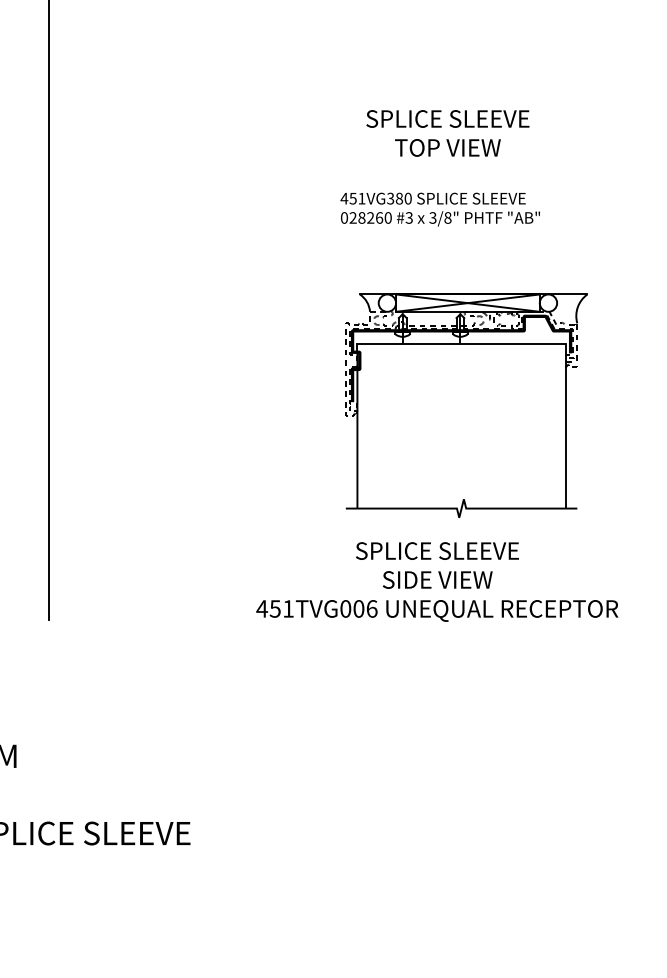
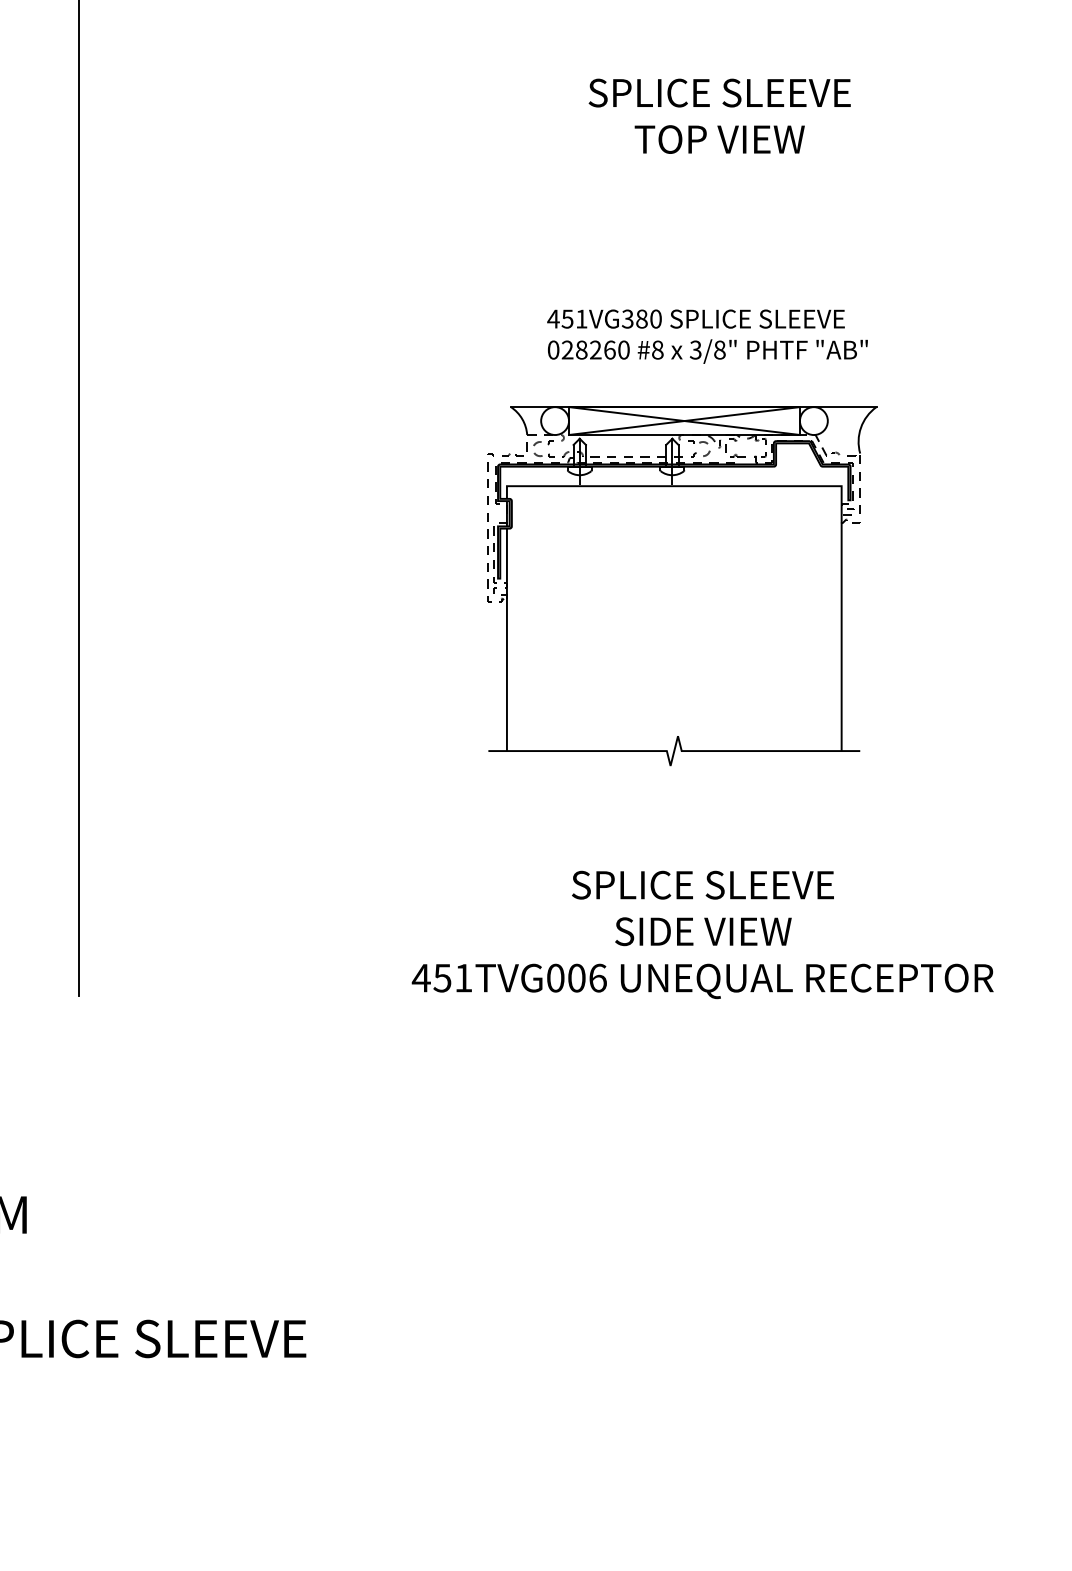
text: (447, 133) -> (719, 116), moved
text: (408, 217) -> (656, 349), #3 -> #8
part: (466, 405) -> (682, 585), moved

